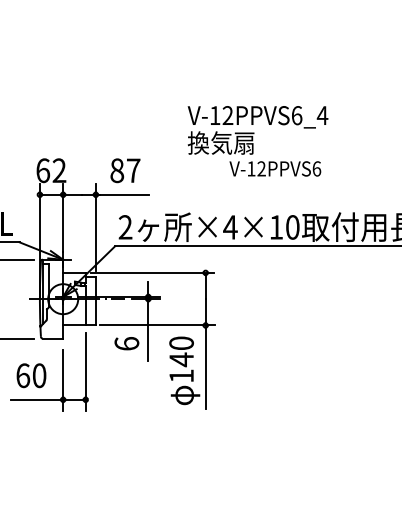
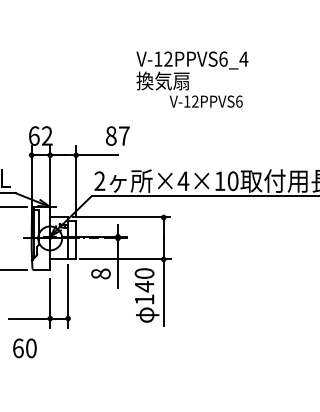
text: (258, 141) -> (192, 79), moved
text: (125, 170) -> (117, 135), moved
text: (126, 343) -> (100, 273), 6 -> 8
text: (30, 375) -> (24, 348), moved

